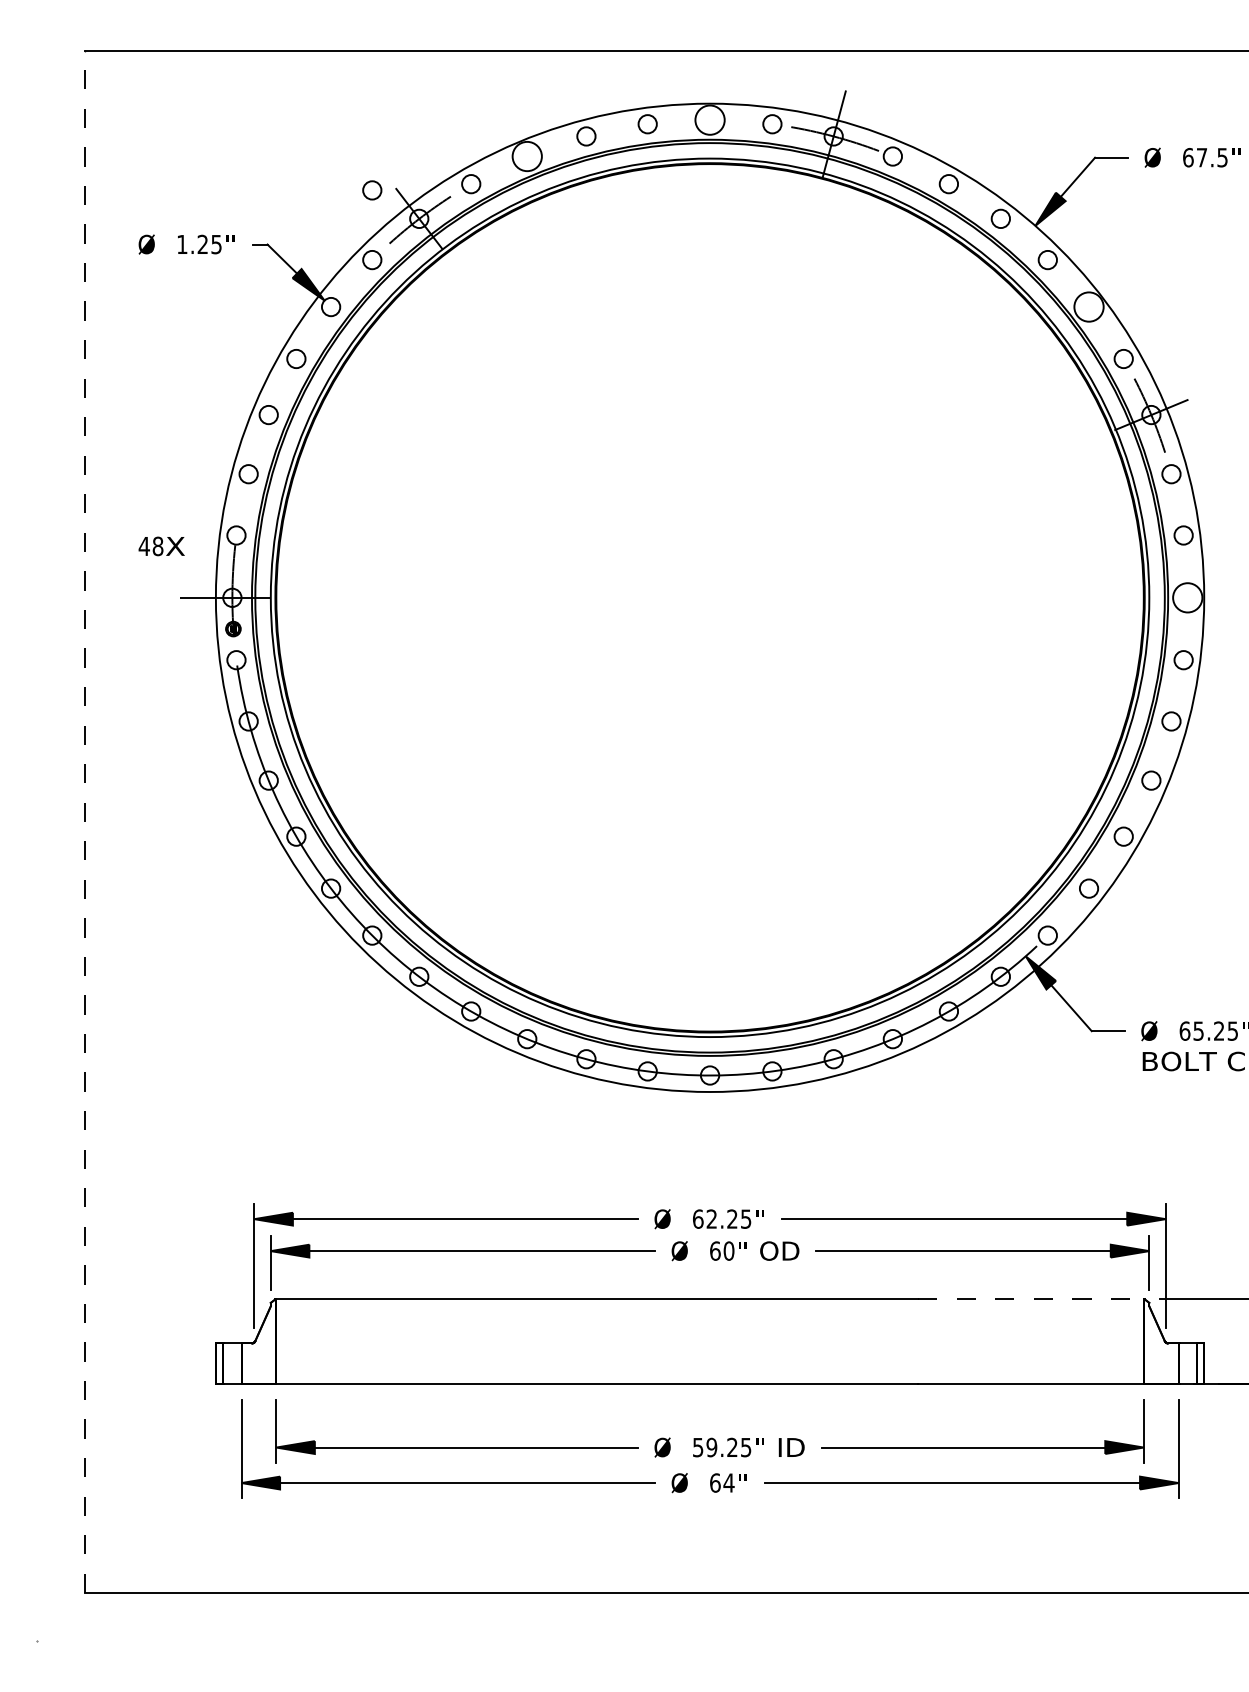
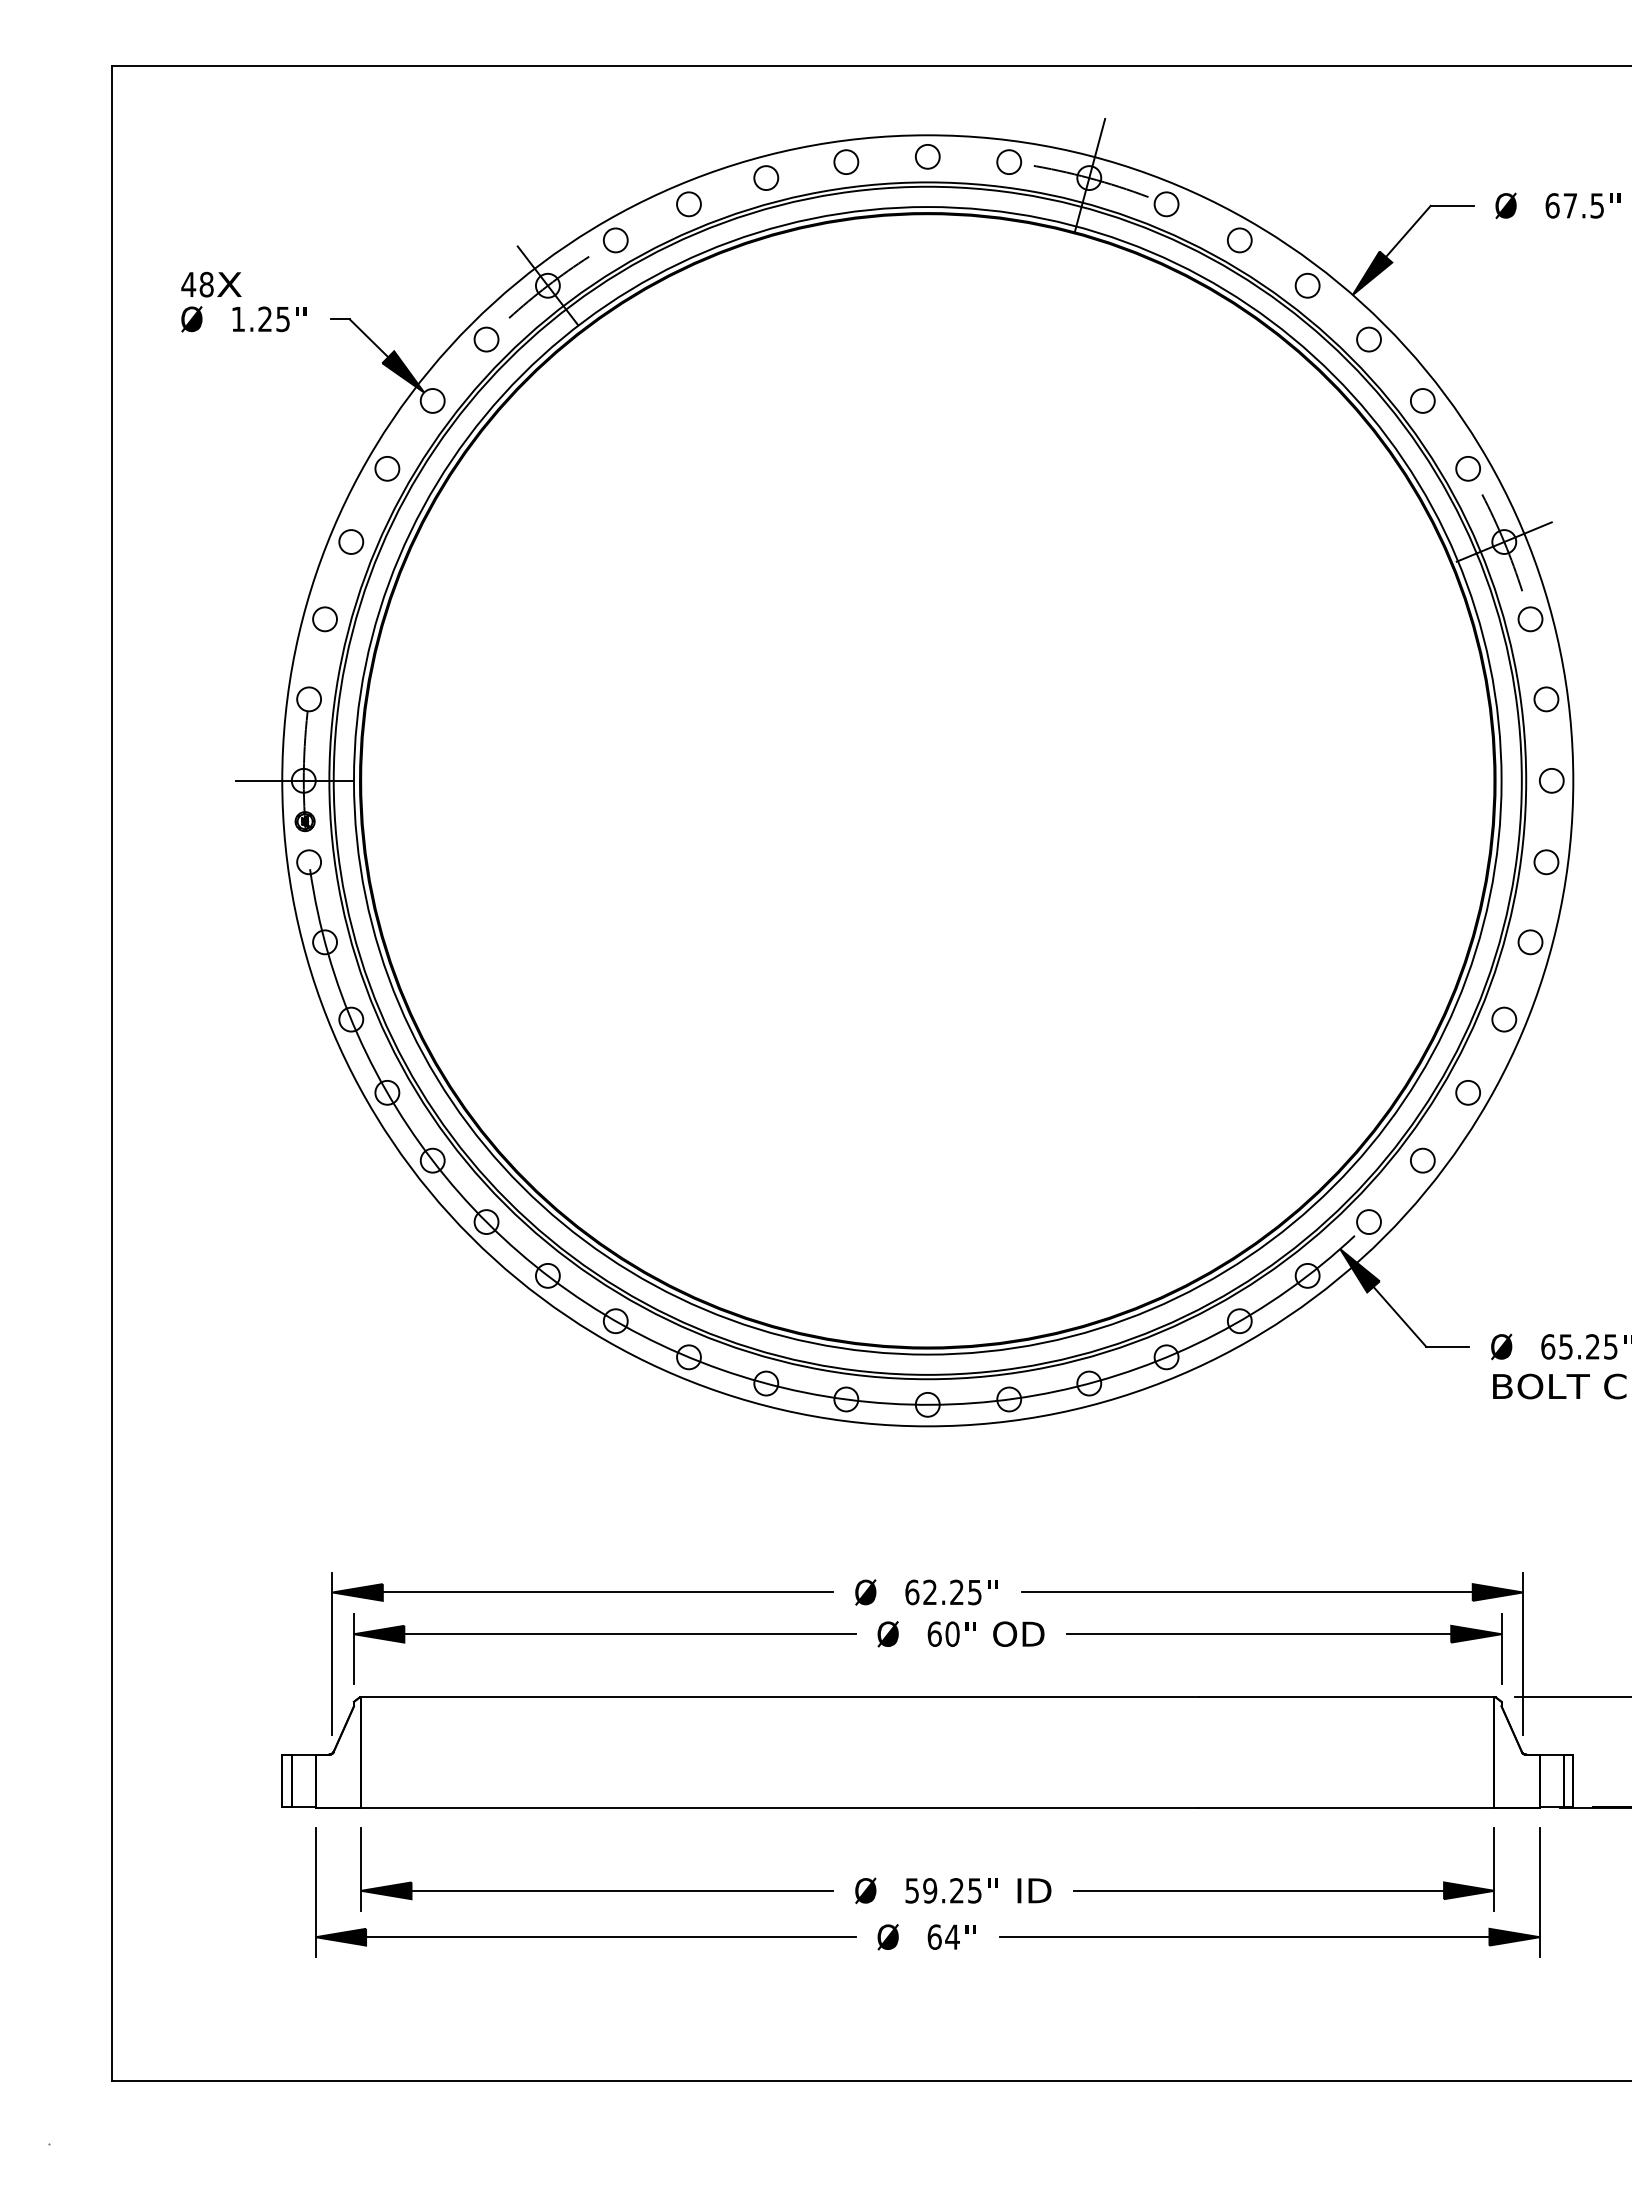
circle: (709, 119) -> (927, 156), size x0.62
circle: (526, 156) -> (688, 204), size x0.62
circle: (372, 190) -> (486, 248), removed
circle: (1088, 306) -> (1422, 400), size x0.62
text: (161, 546) -> (211, 284), moved
circle: (1187, 597) -> (1551, 780), size x0.62
line: (85, 821) -> (111, 1073), dashed -> solid
line: (1031, 1299) -> (1347, 1697), dashed -> solid

